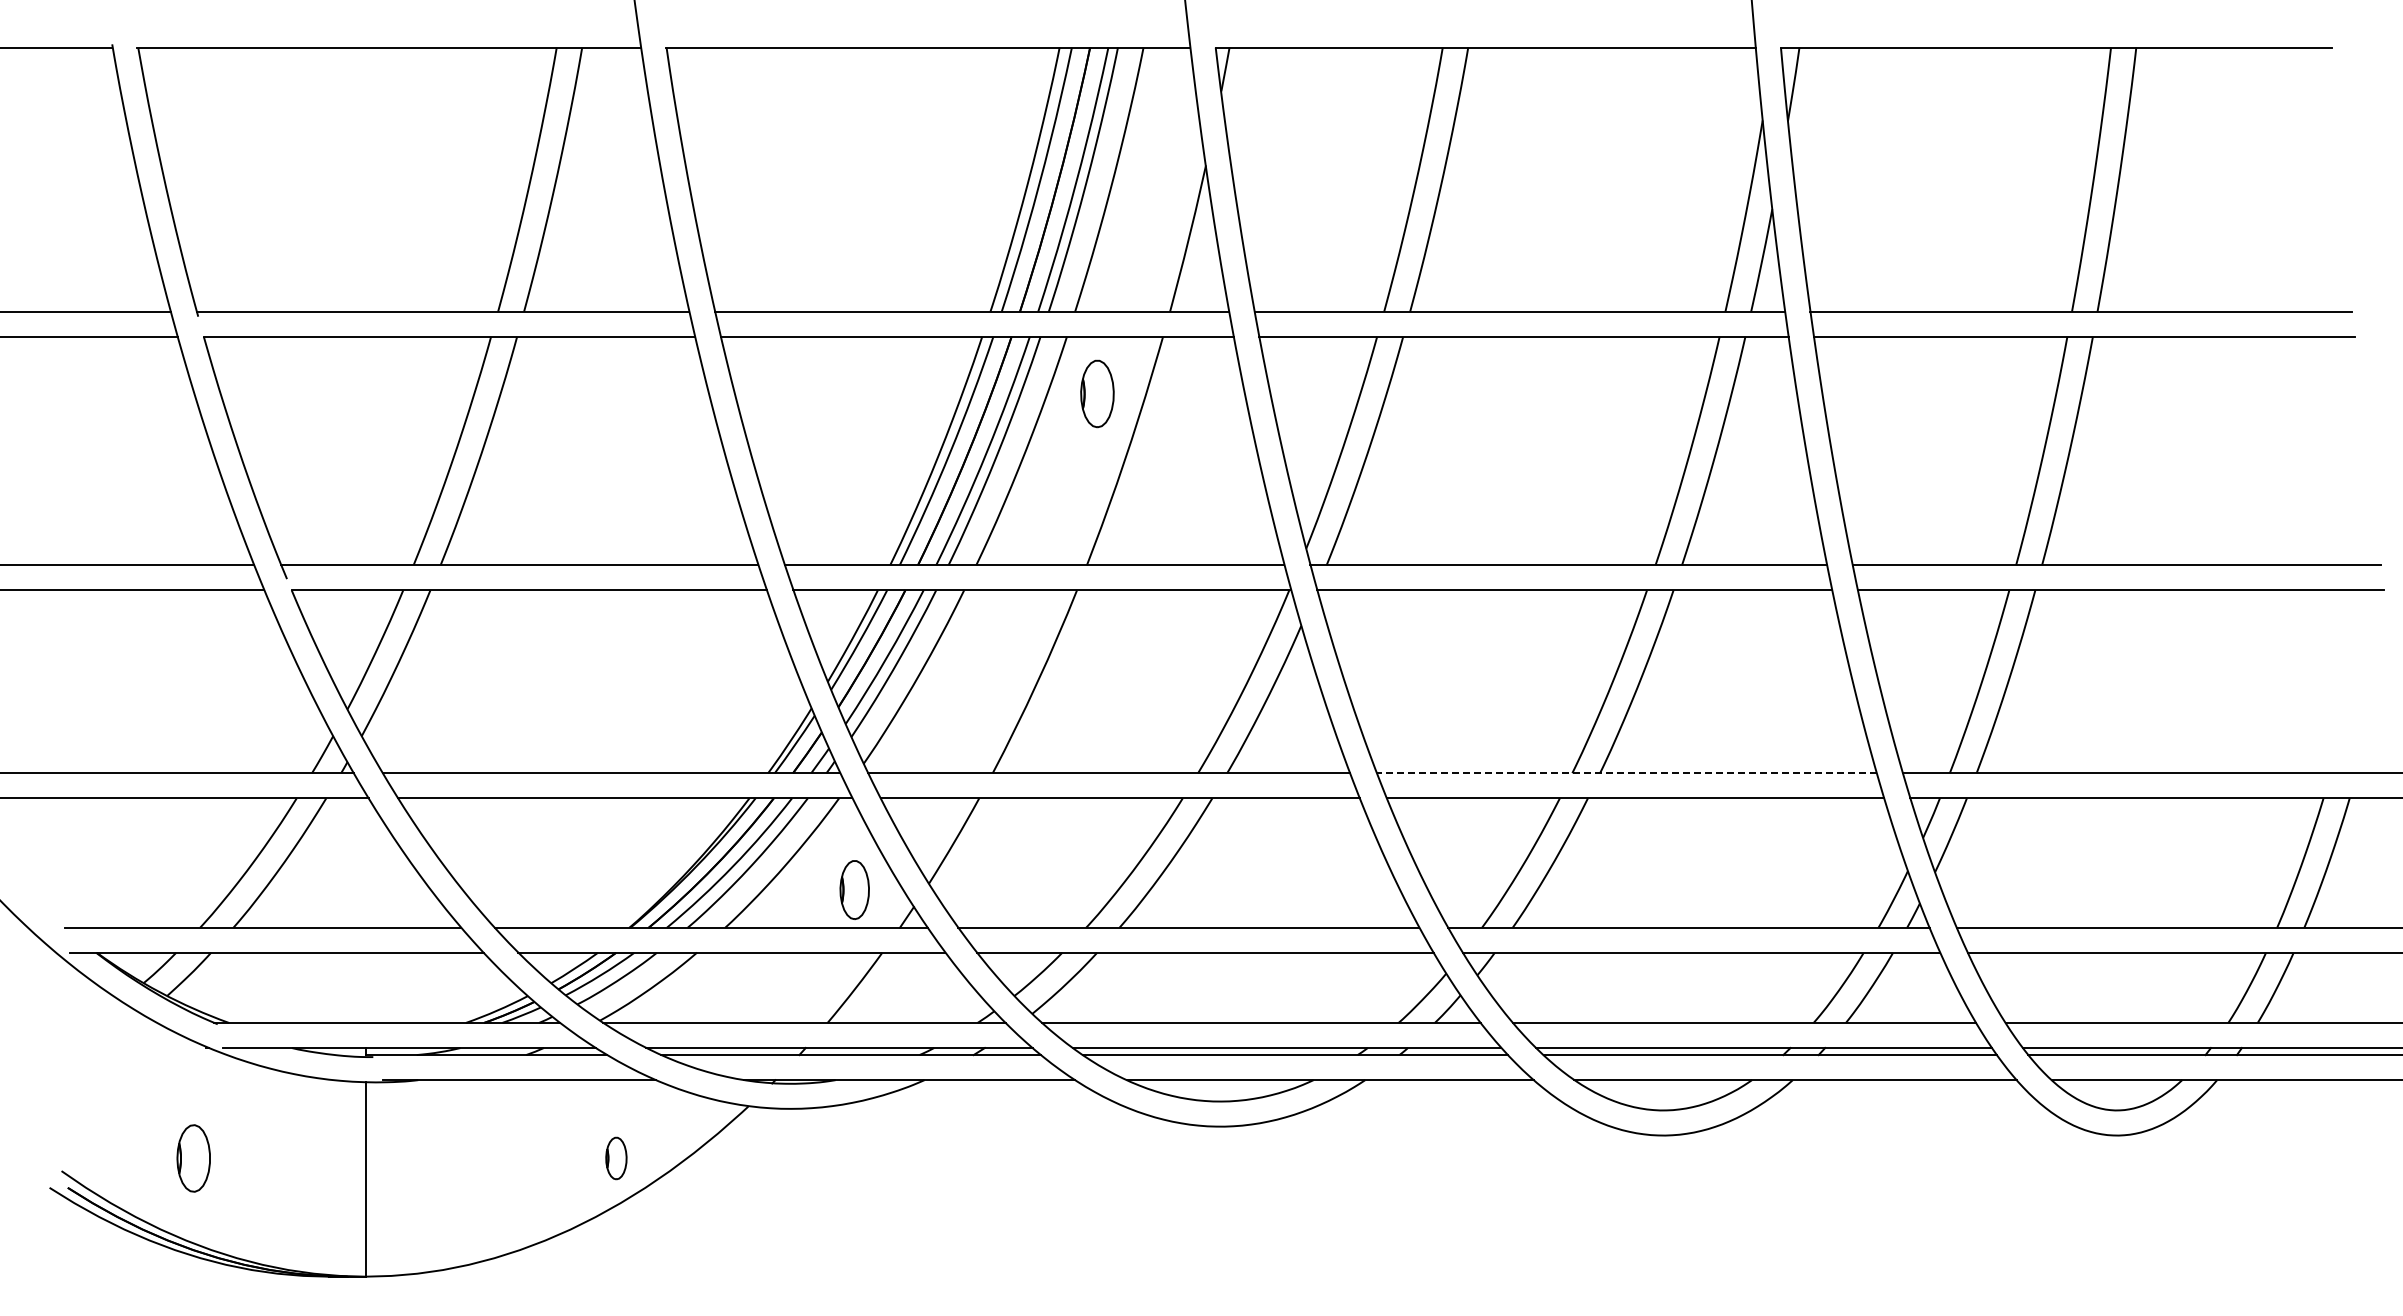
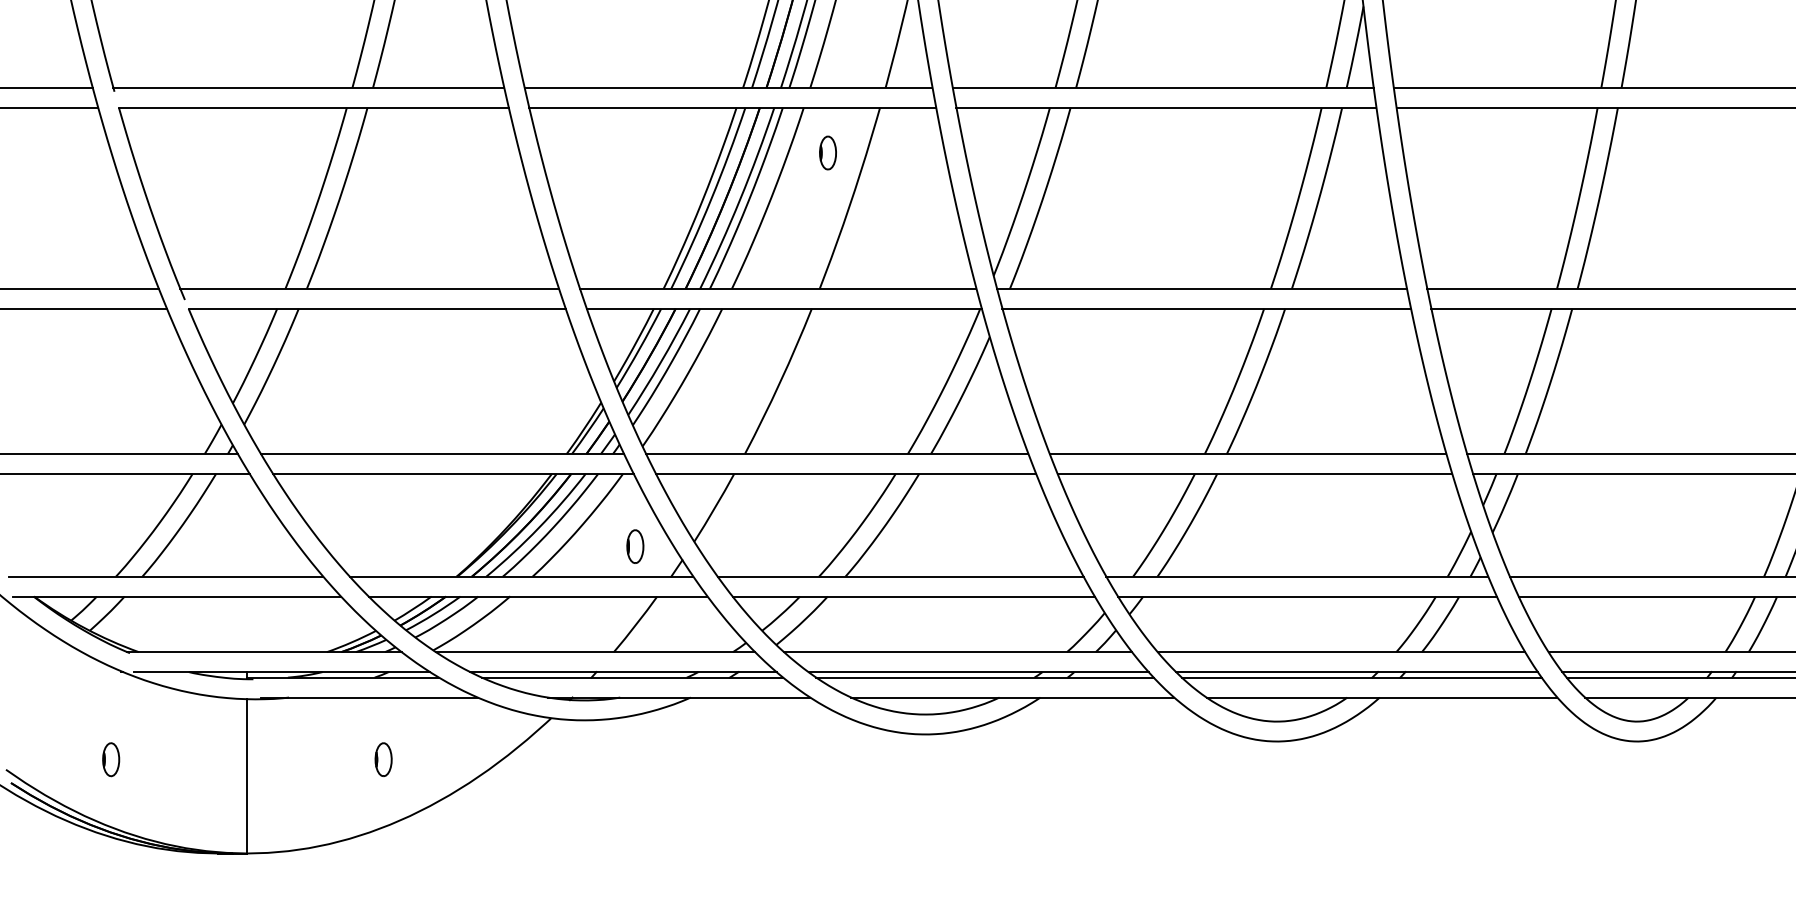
part: (1097, 393) -> (828, 152), size x0.62
line: (1626, 773) -> (1247, 454), dashed -> solid
part: (854, 889) -> (635, 546), size x0.71
part: (194, 1158) -> (111, 759), size x0.62
part: (616, 1158) -> (383, 759), moved

